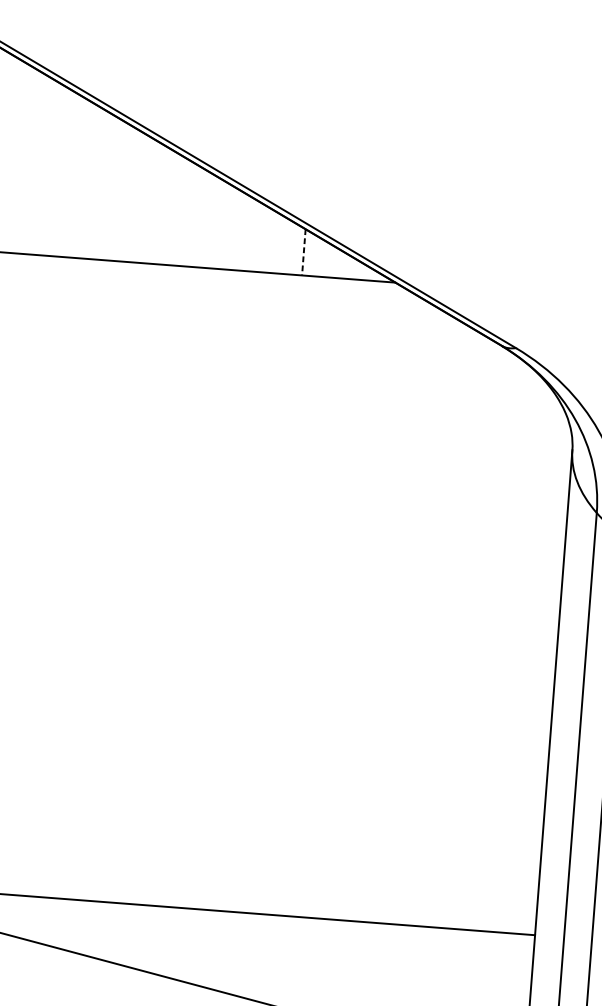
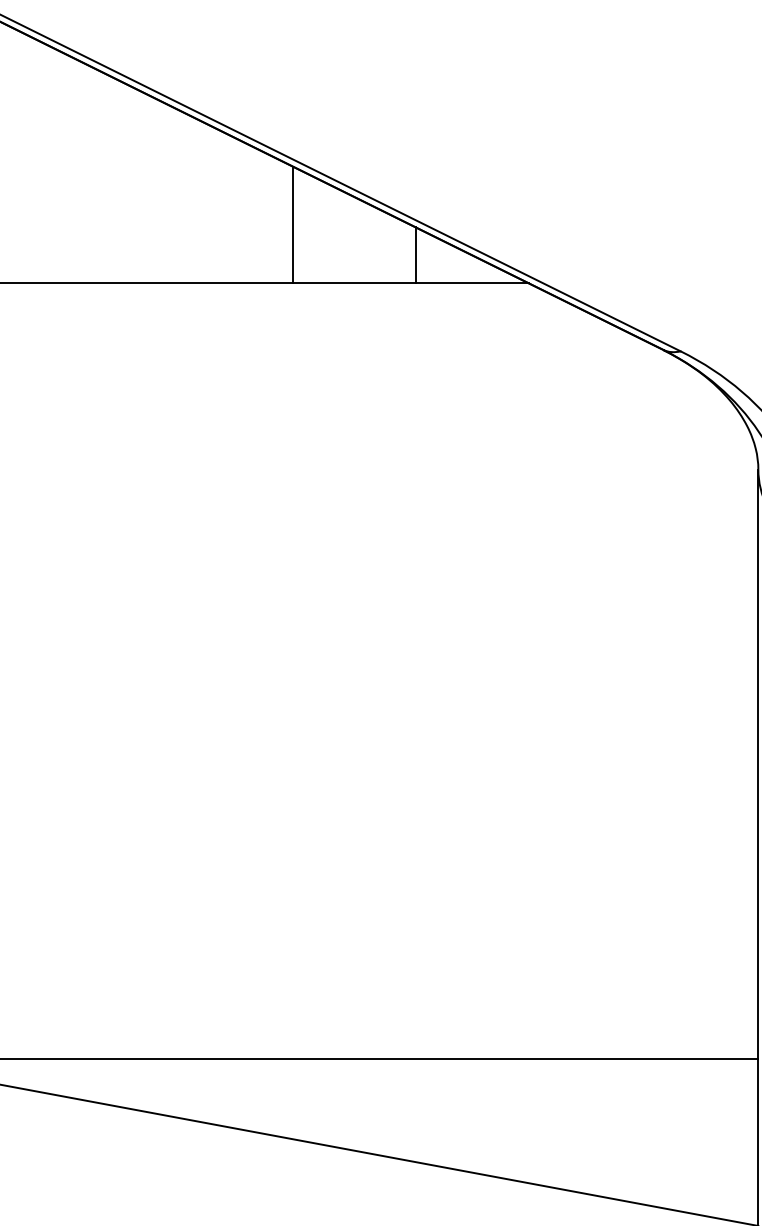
line: (205, 219) -> (293, 224), added
line: (303, 252) -> (415, 255), dashed -> solid

